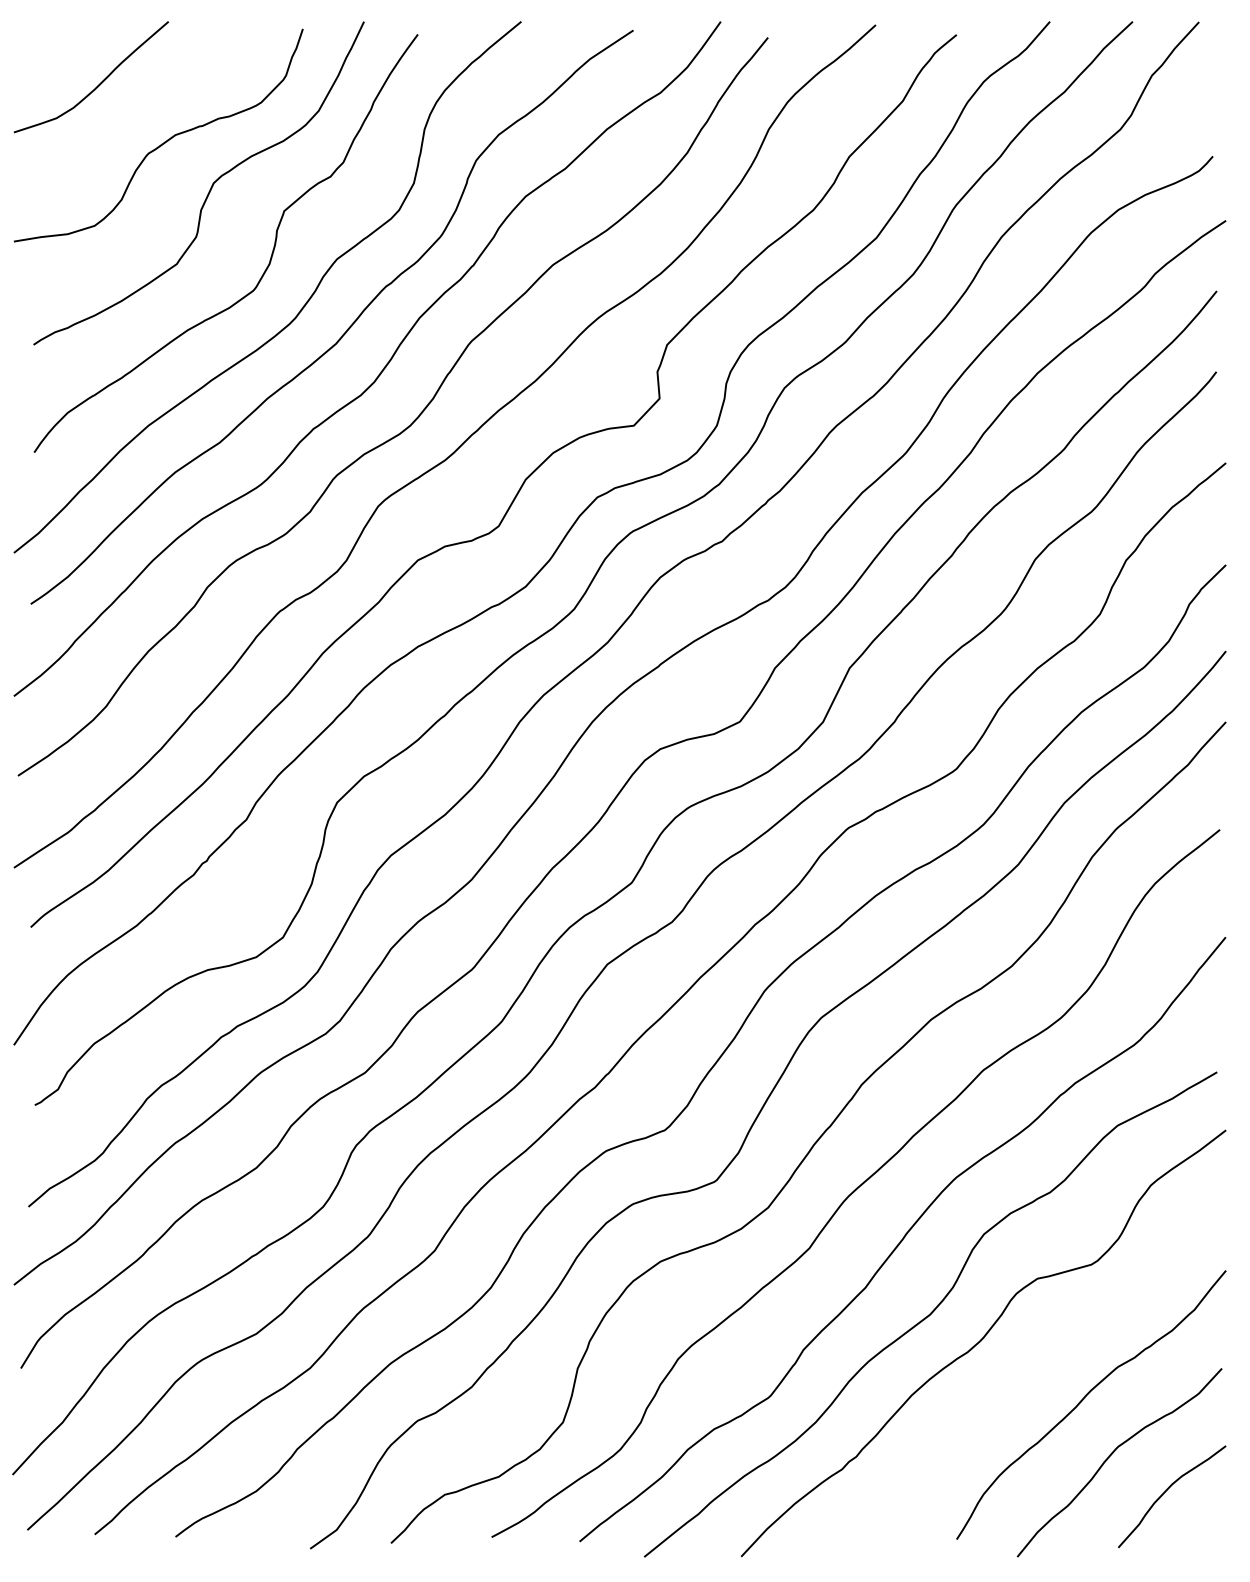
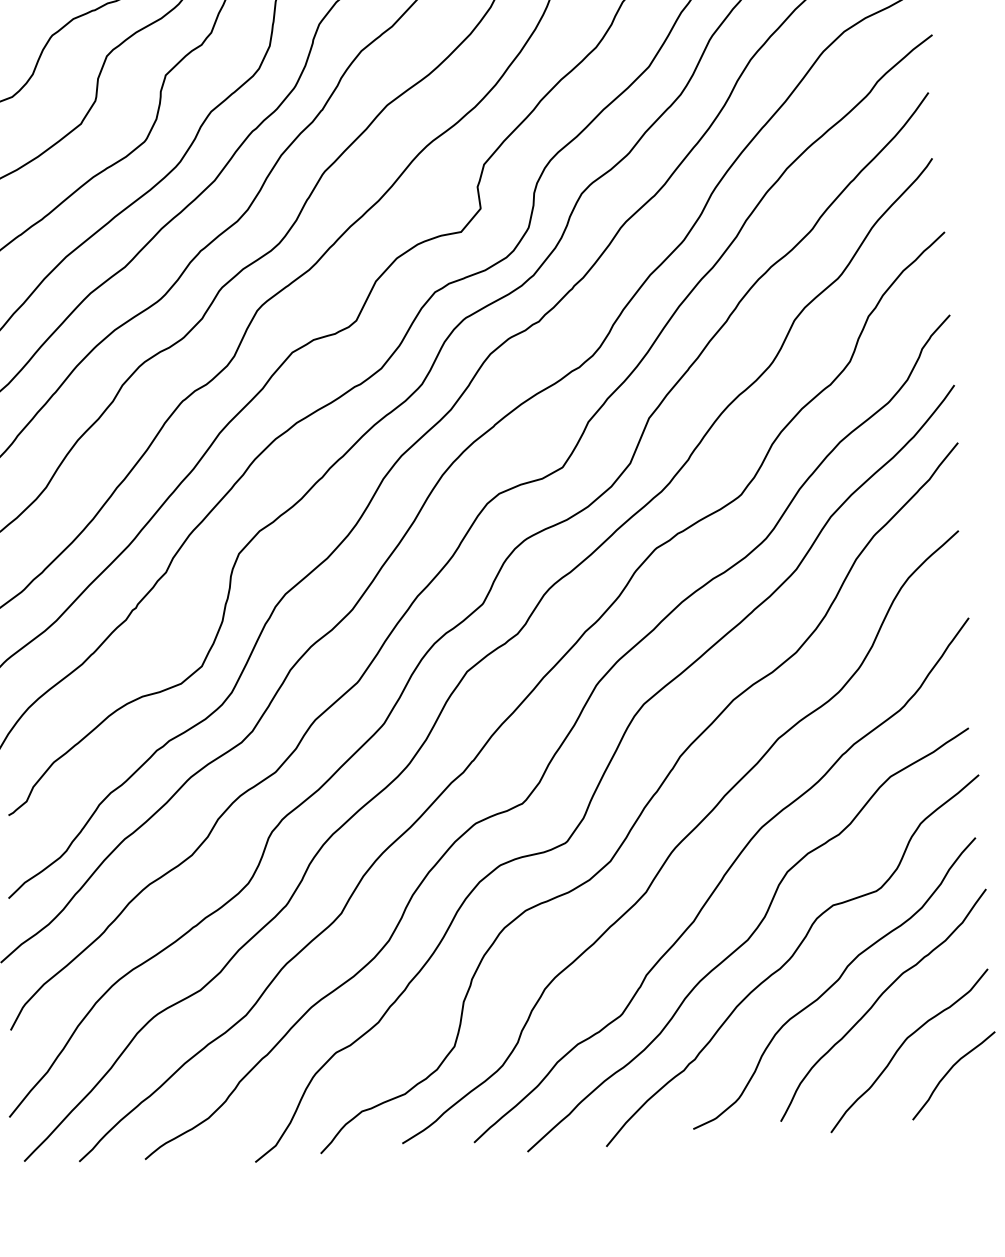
curve: (1032, 1374) -> (834, 983), added

